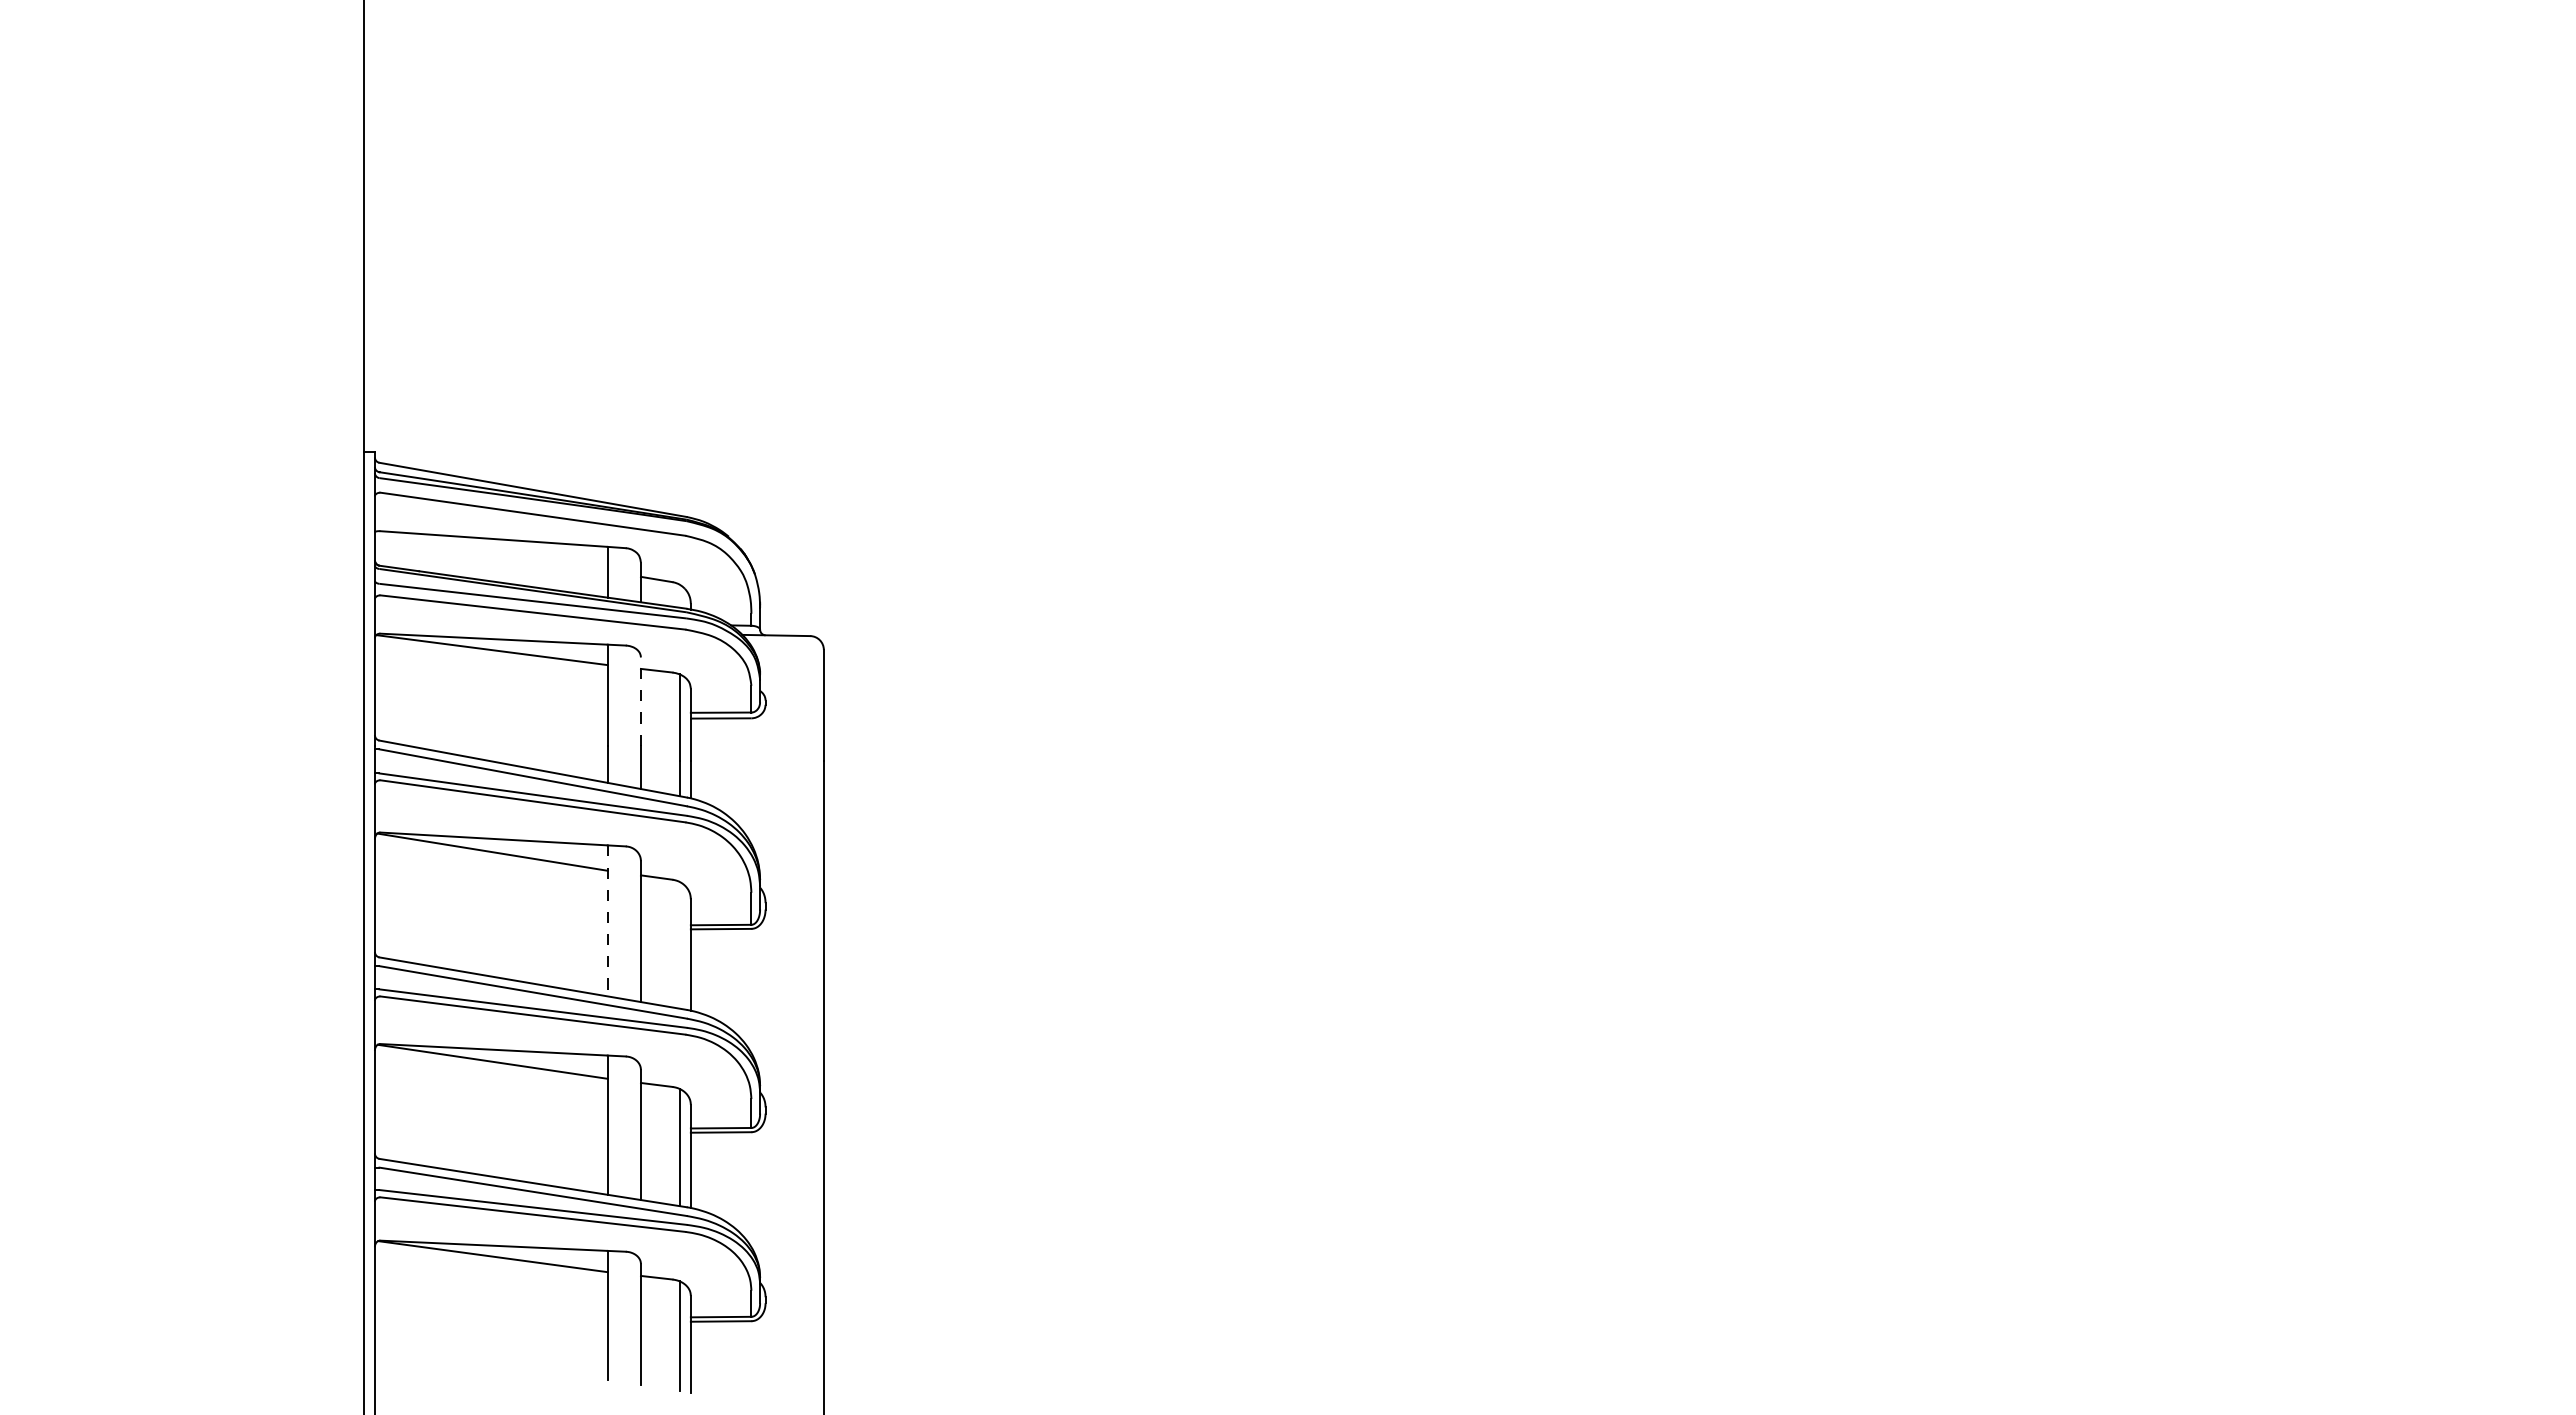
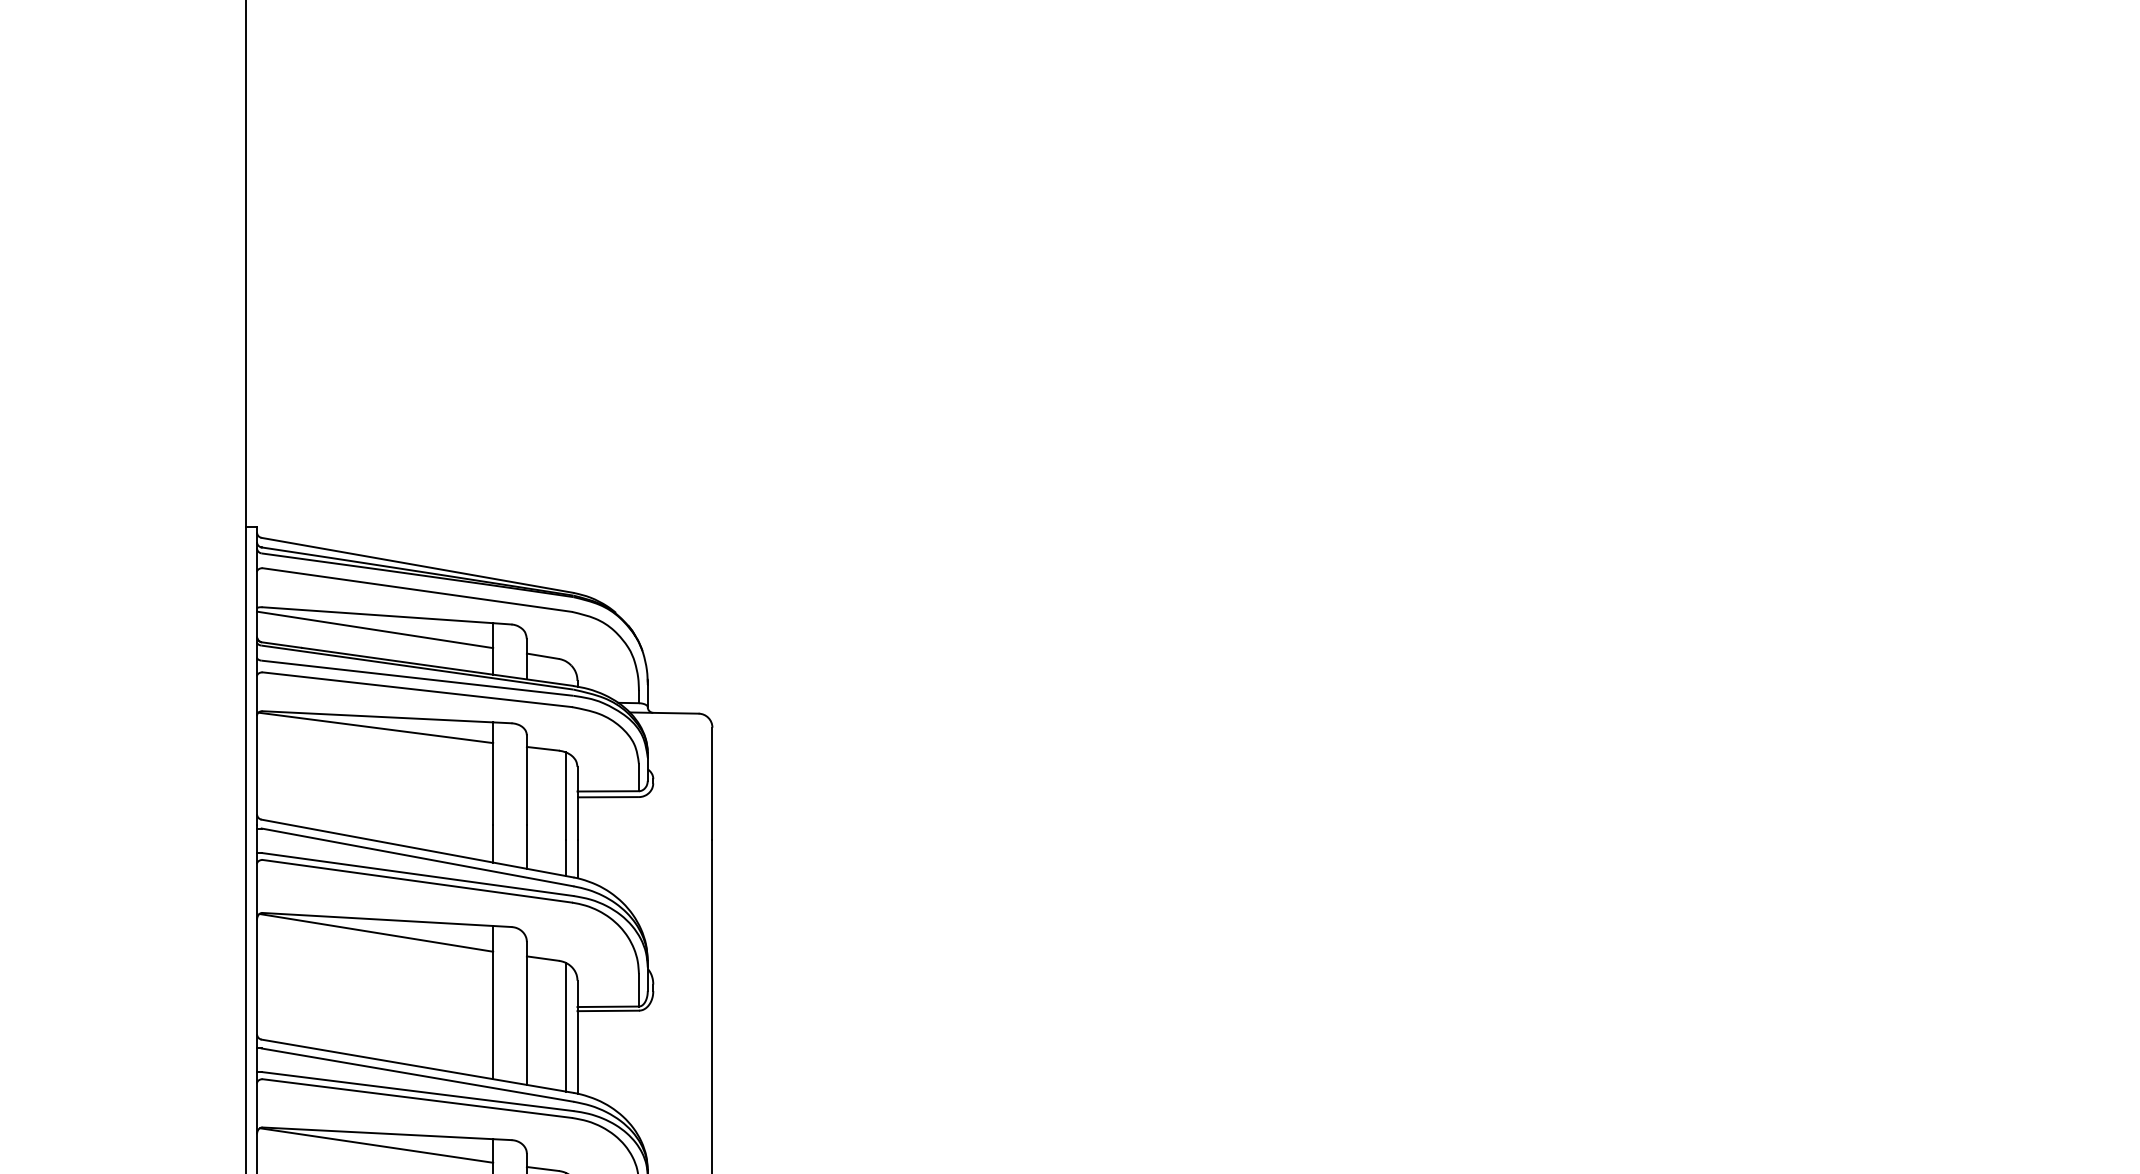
line: (490, 553) -> (374, 629), added
line: (640, 701) -> (526, 780), dashed -> solid
line: (607, 920) -> (492, 1002), dashed -> solid
line: (679, 944) -> (565, 1026), added

